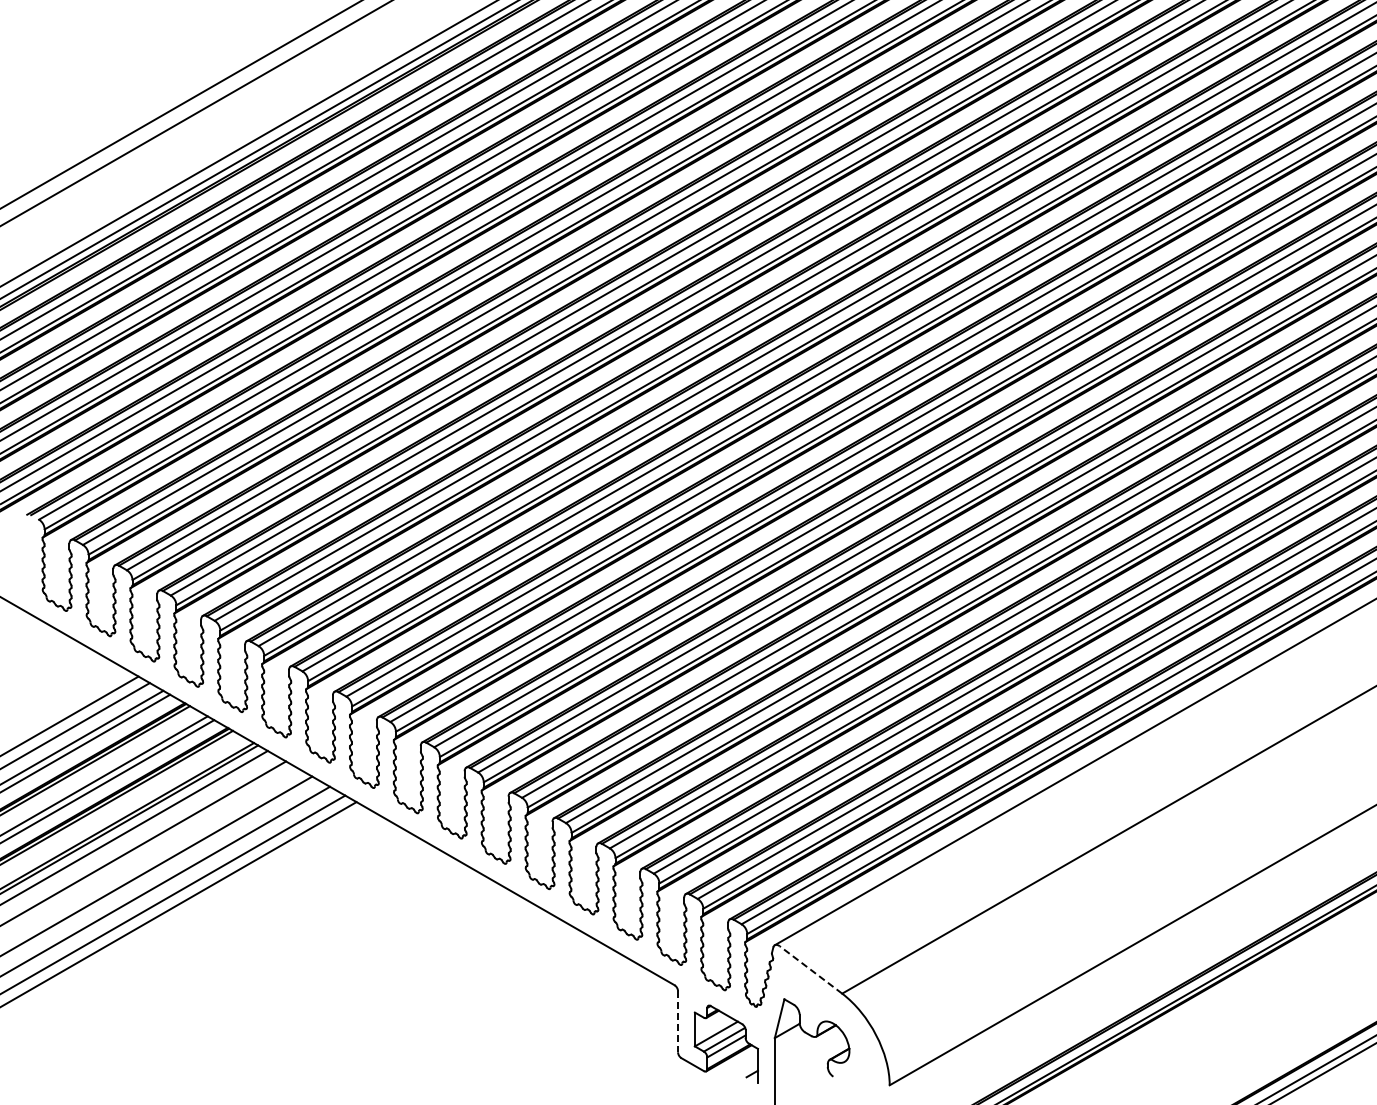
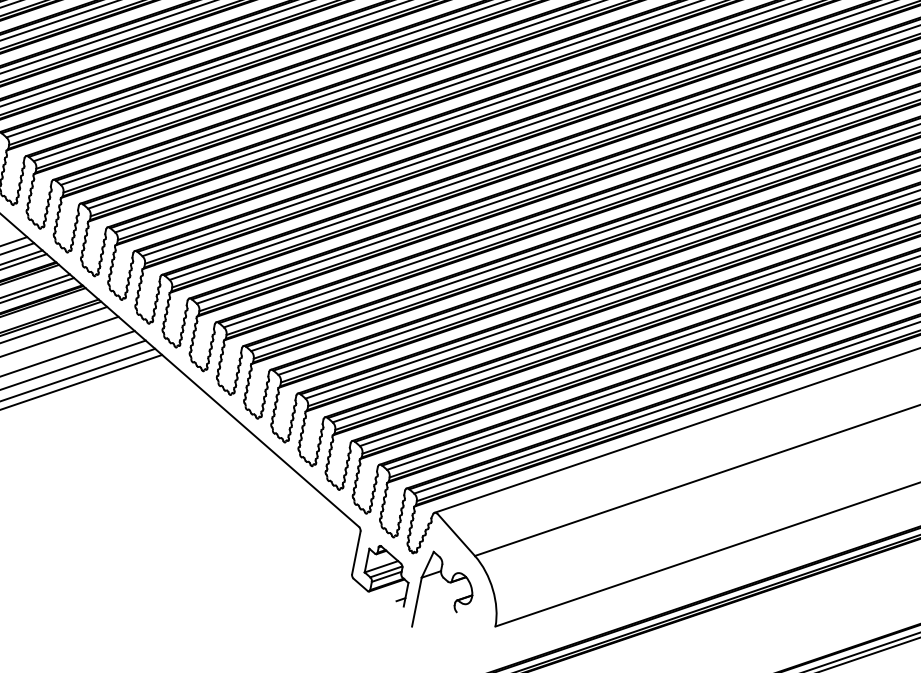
line: (810, 969) -> (456, 534), dashed -> solid
line: (678, 1021) -> (356, 552), dashed -> solid

